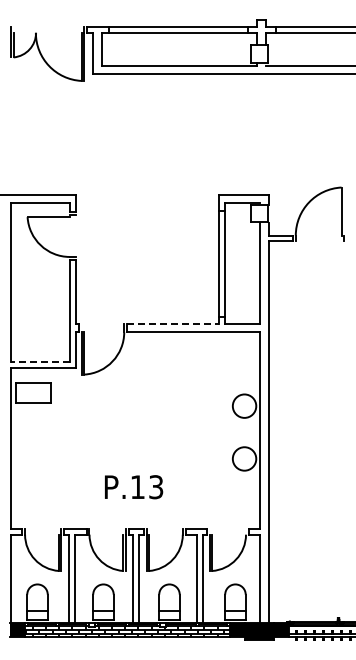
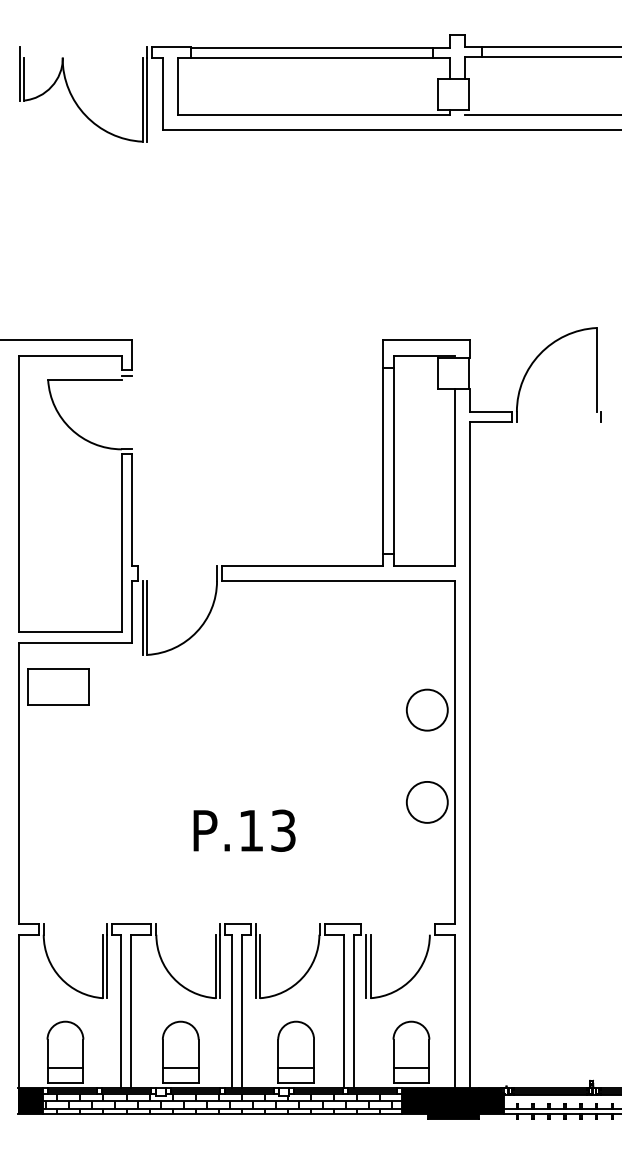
line: (173, 323) -> (303, 565), dashed -> solid
line: (40, 361) -> (70, 632), dashed -> solid
text: (134, 487) -> (245, 831), moved

